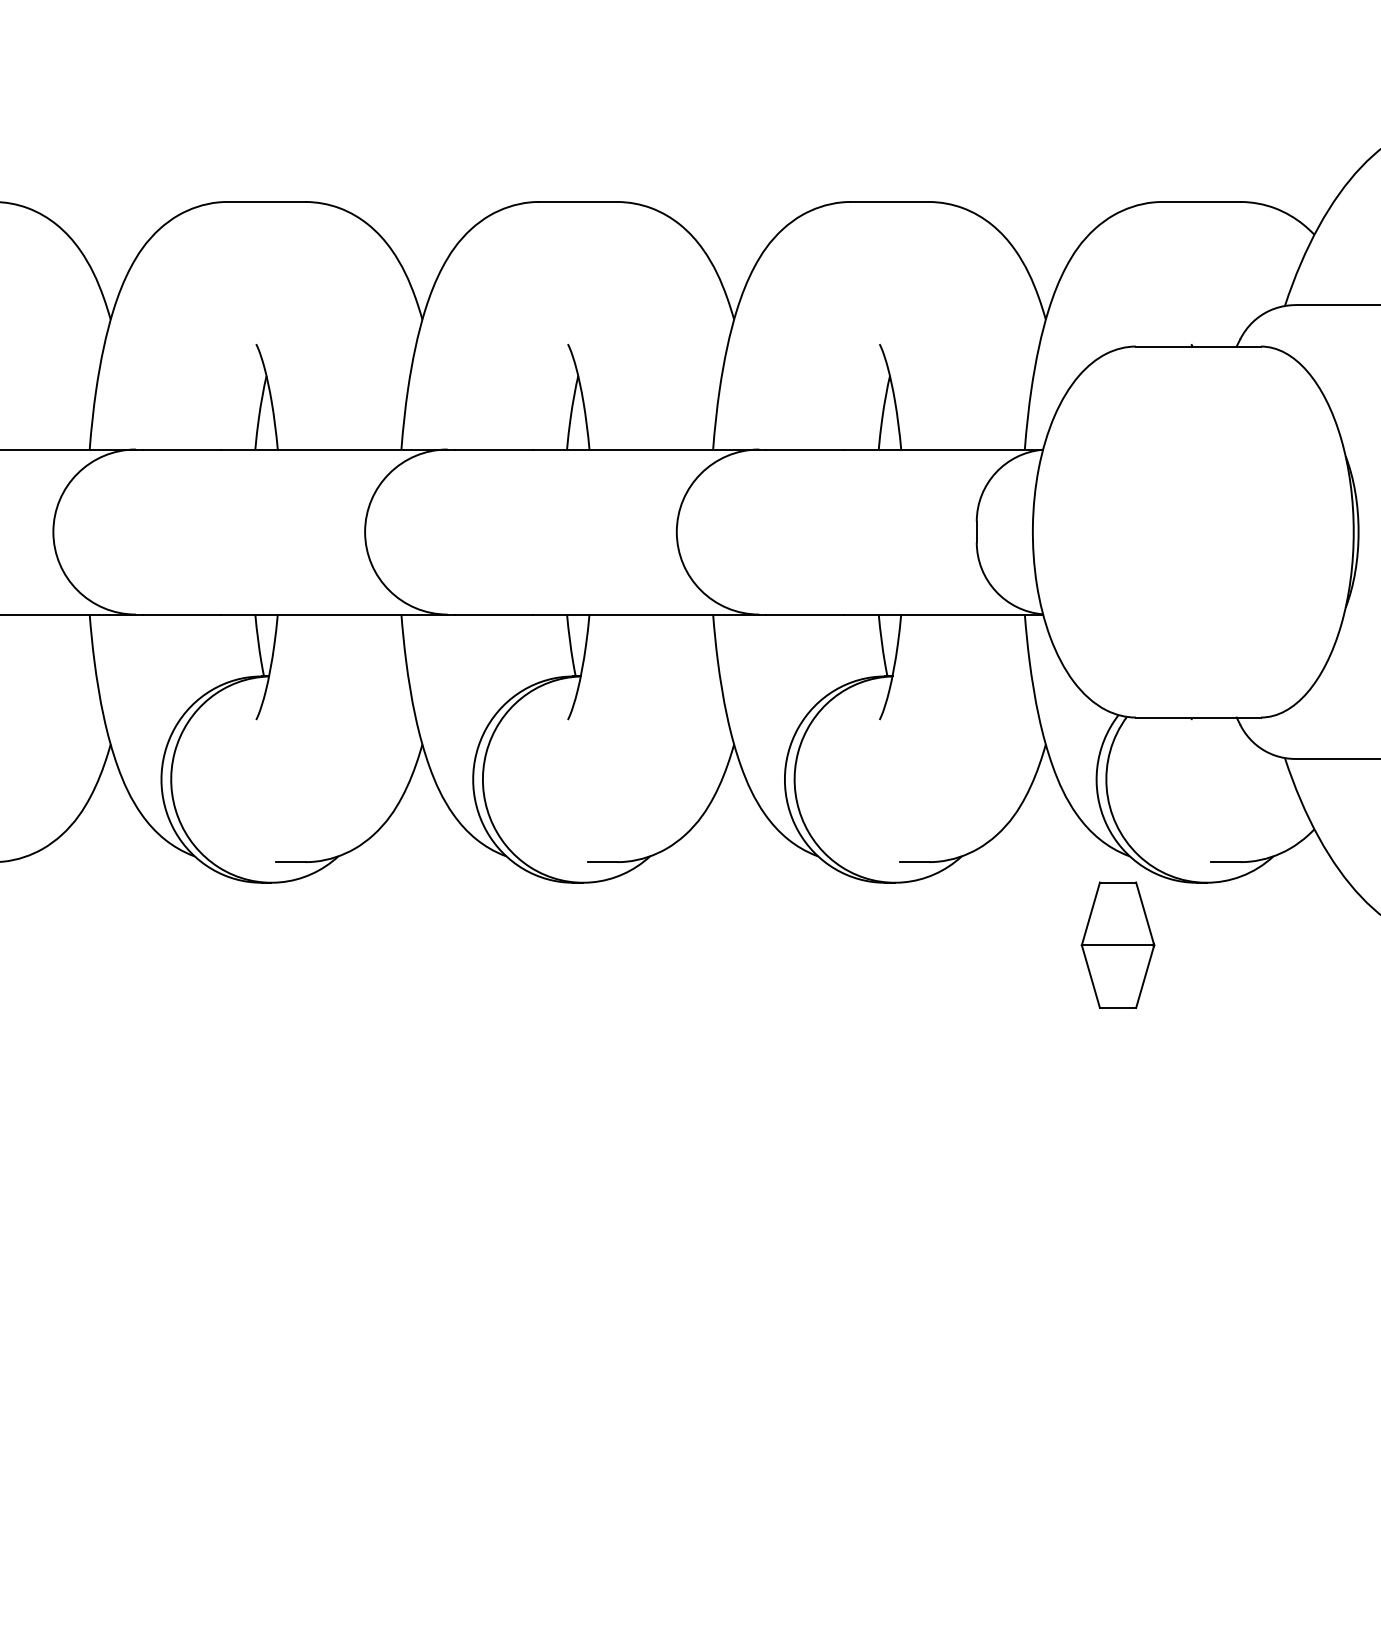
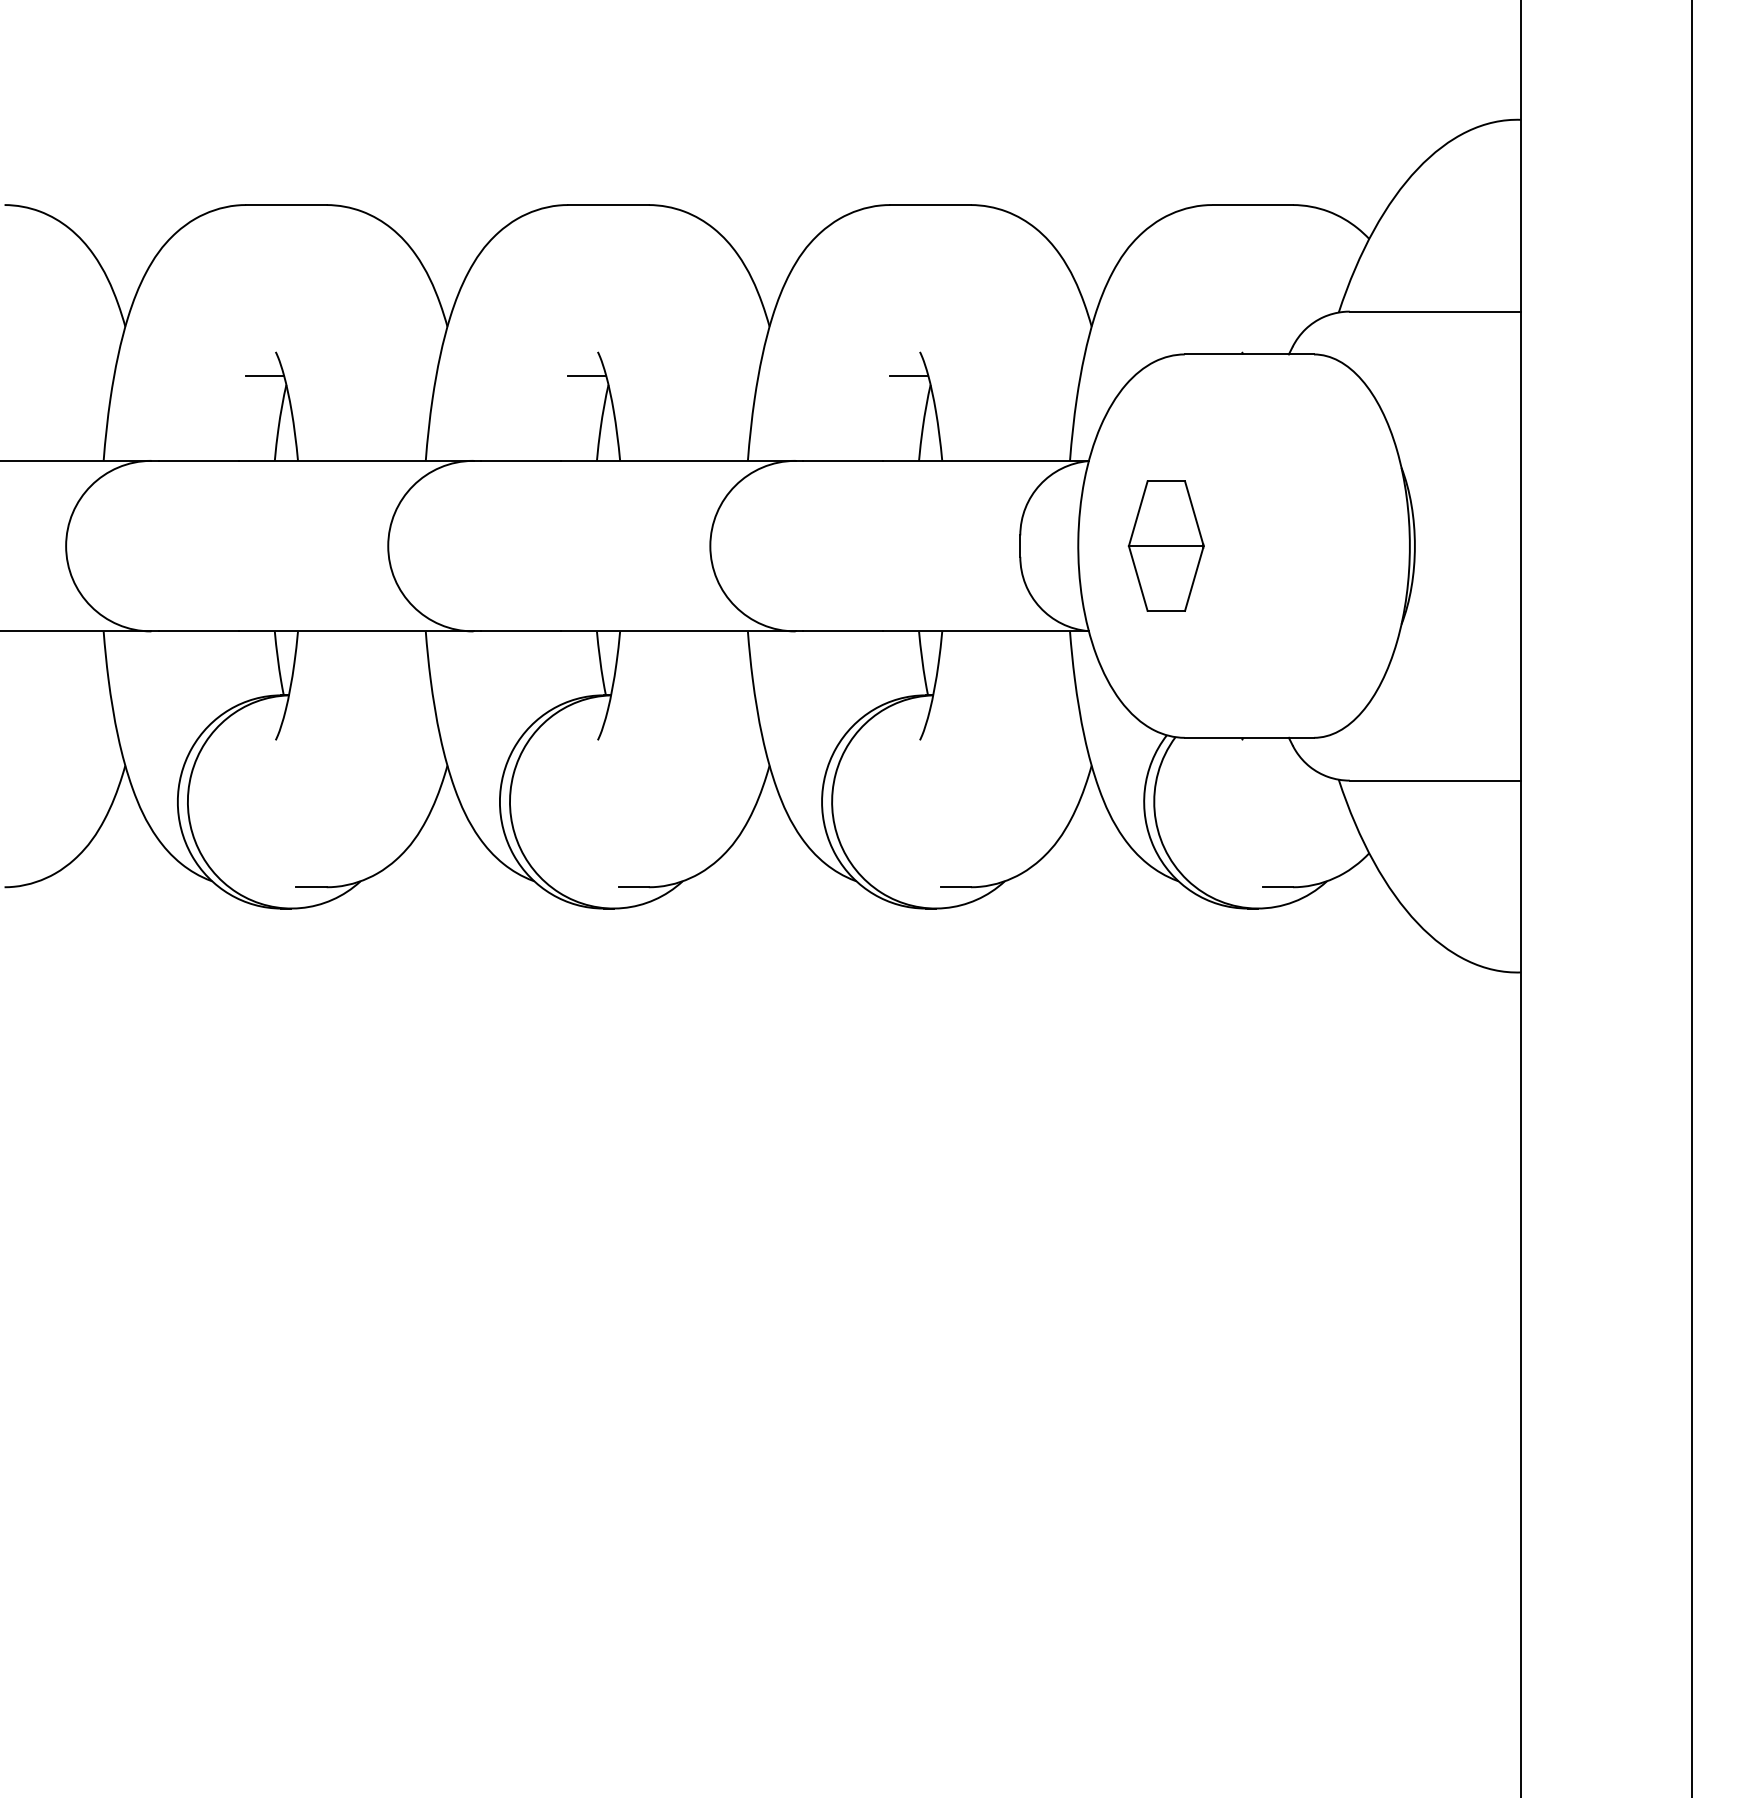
line: (246, 366) -> (265, 375), added
line: (557, 366) -> (587, 375), added
line: (869, 366) -> (909, 375), added
part: (1117, 944) -> (1165, 545), moved

